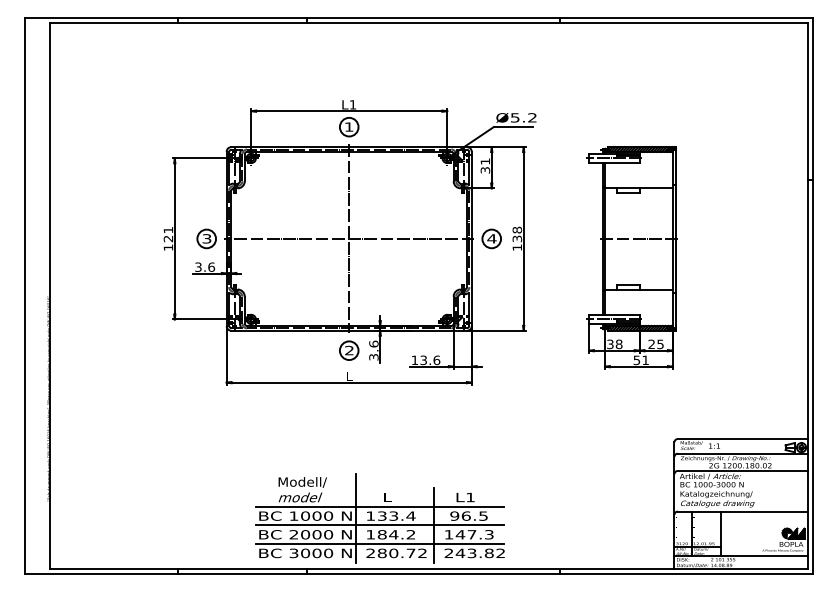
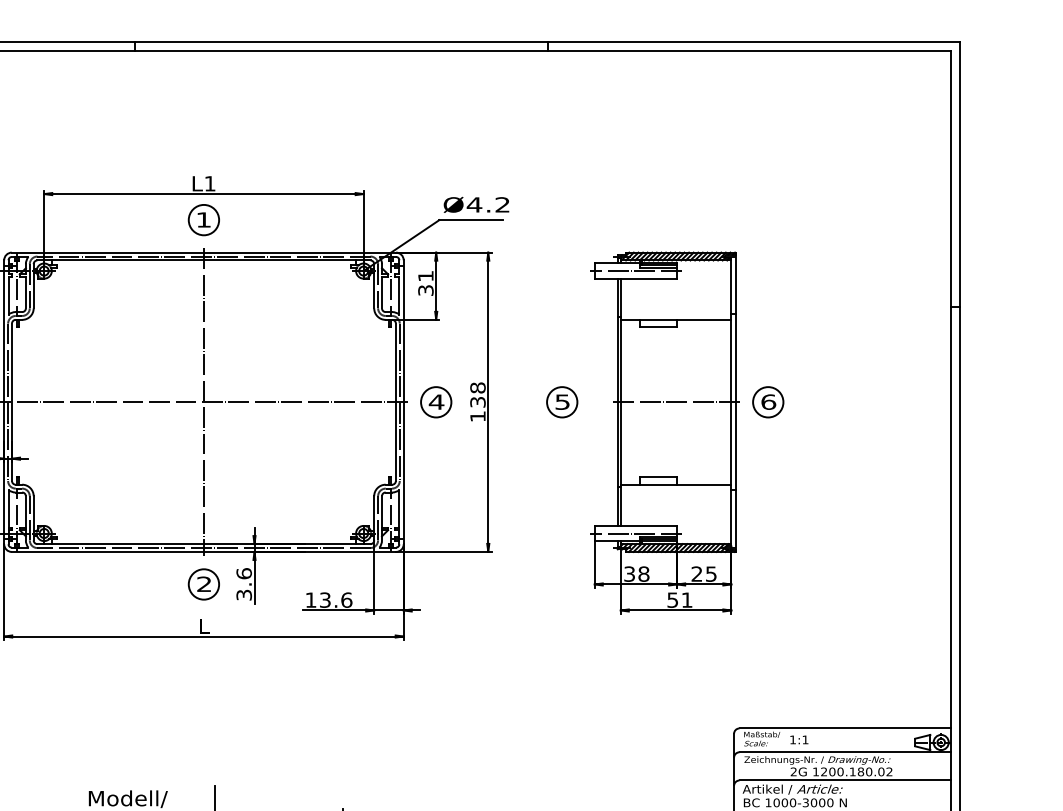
text: (514, 117) -> (473, 204), Ø5.2 -> Ø4.2
part: (568, 238) -> (561, 401), added
part: (695, 238) -> (768, 401), added

